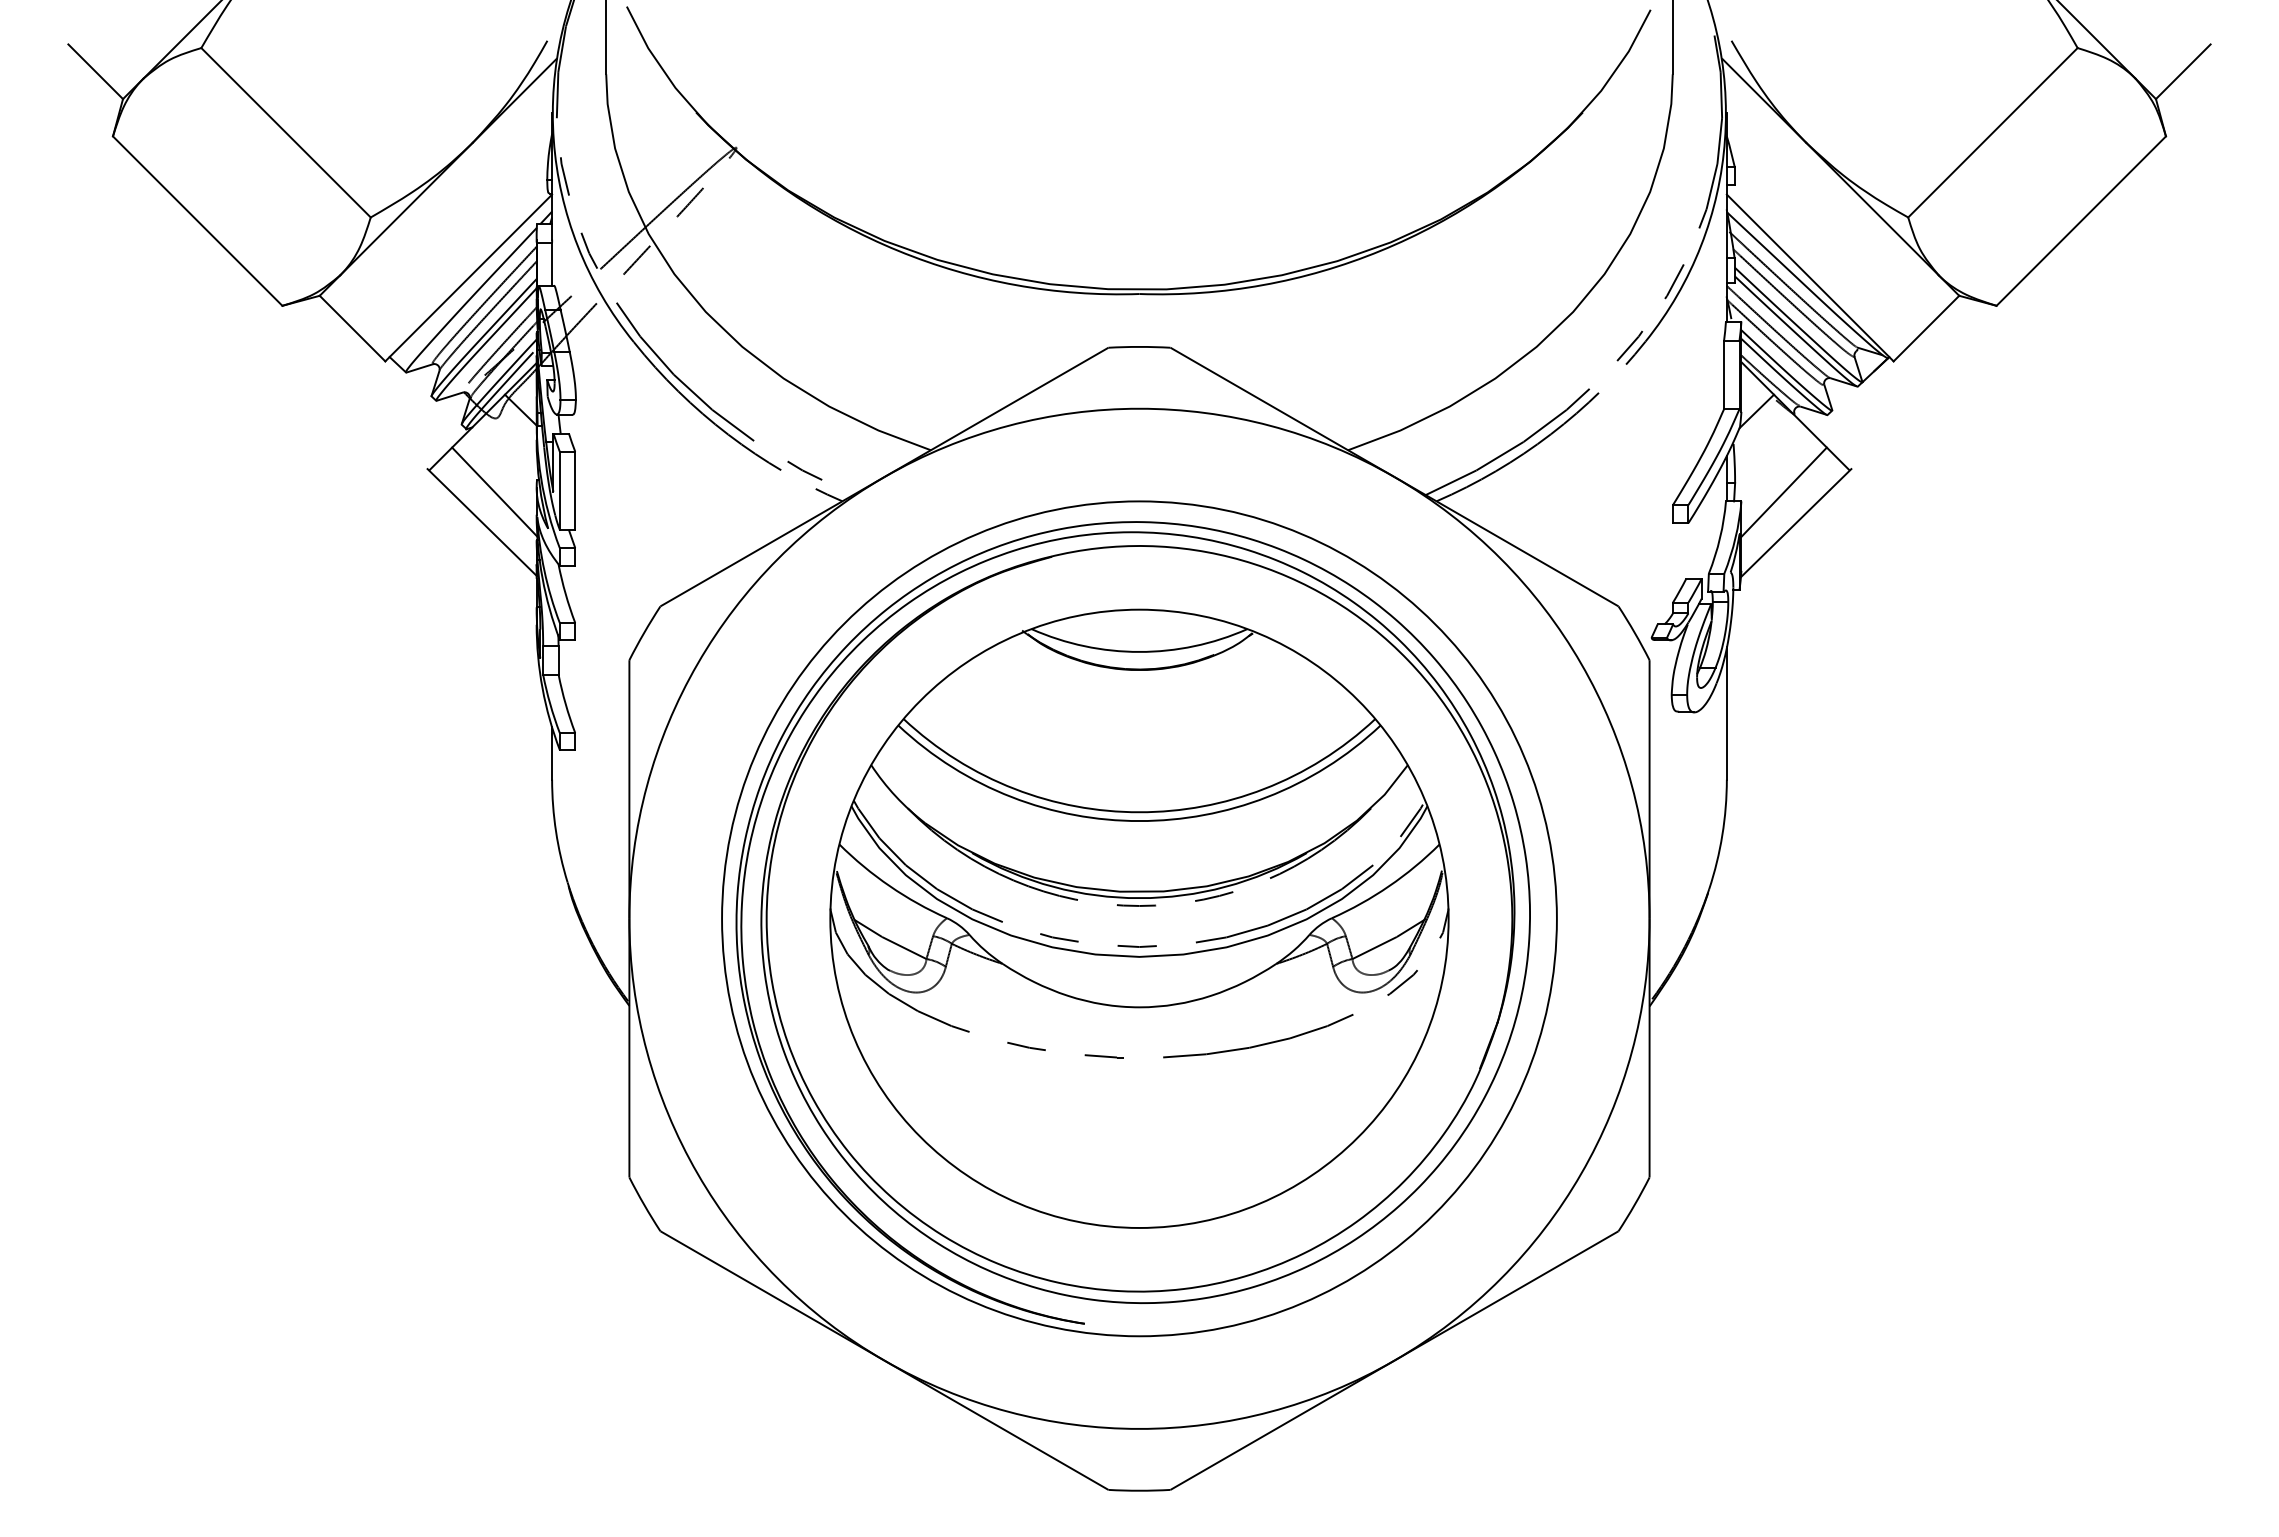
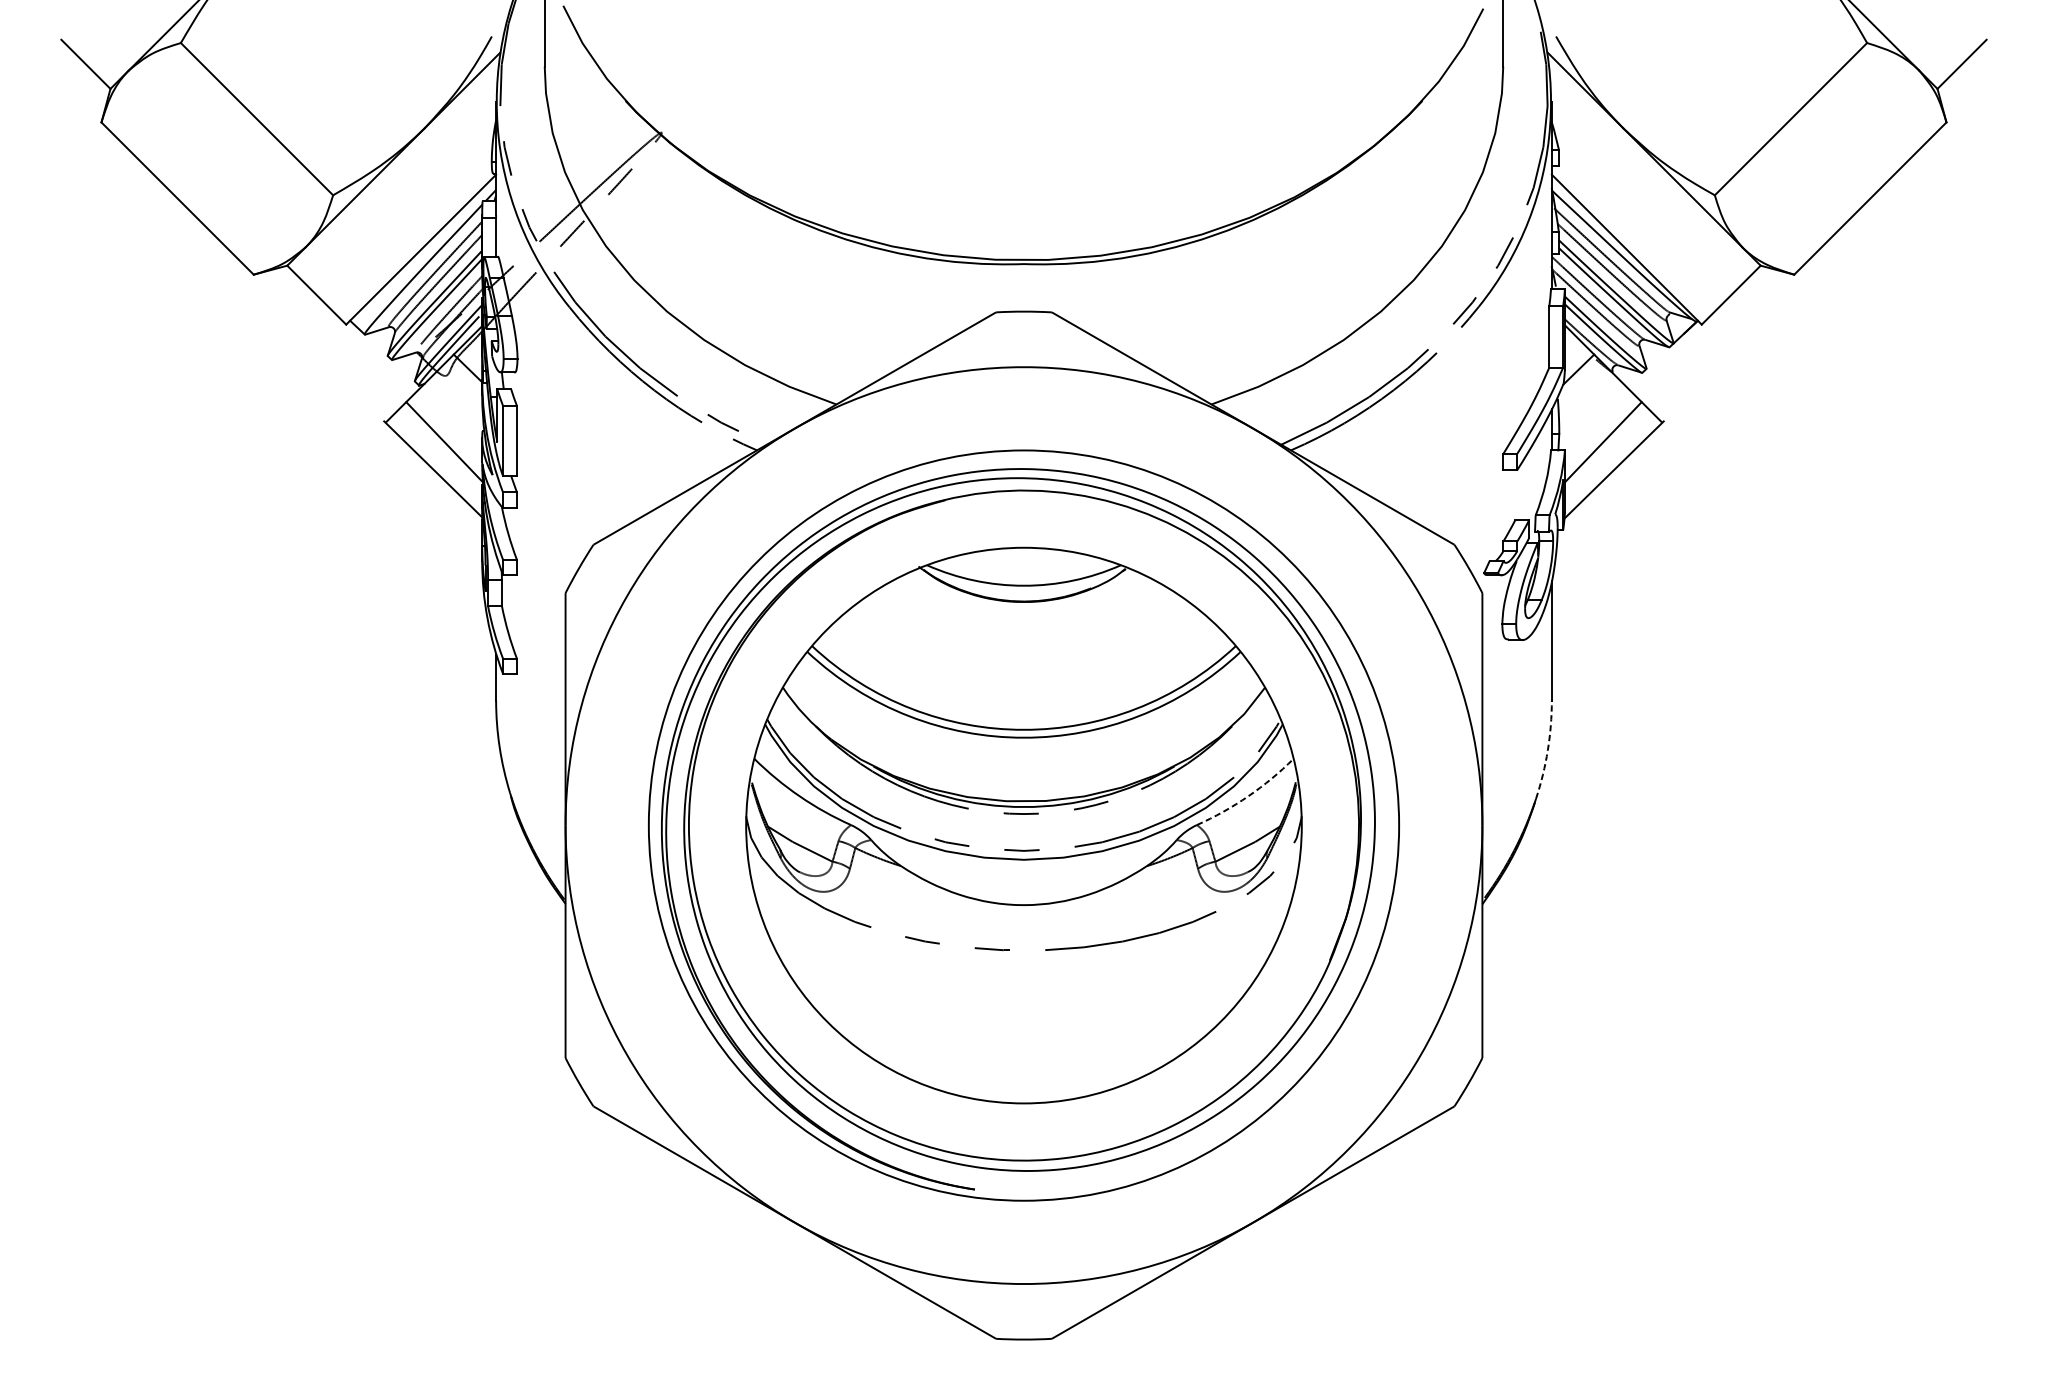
arc: (1722, 835) -> (1547, 750), solid -> dashed
arc: (1389, 886) -> (1248, 796), solid -> dashed

